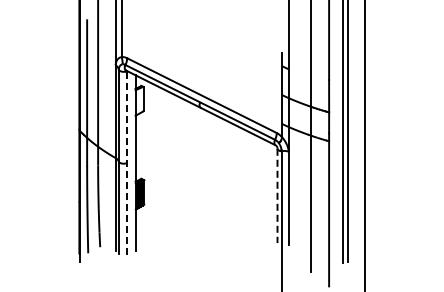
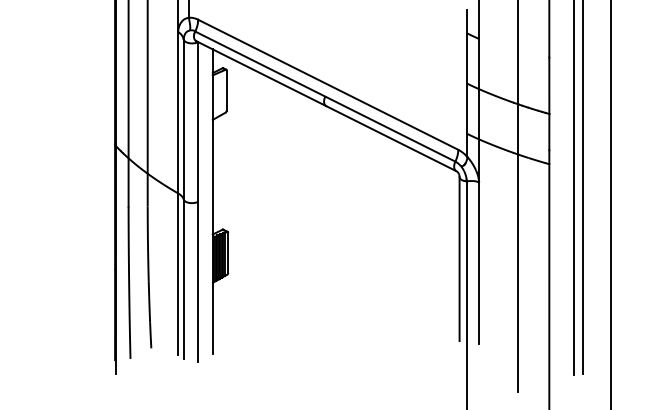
line: (126, 163) -> (197, 202), dashed -> solid
line: (277, 196) -> (459, 260), dashed -> solid

